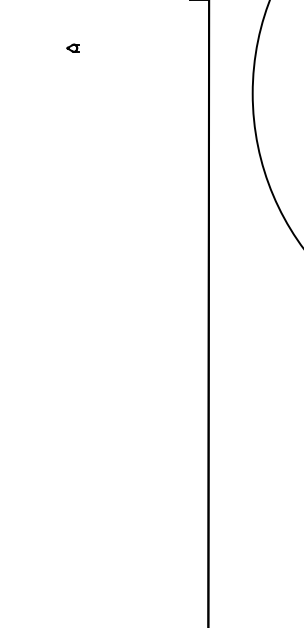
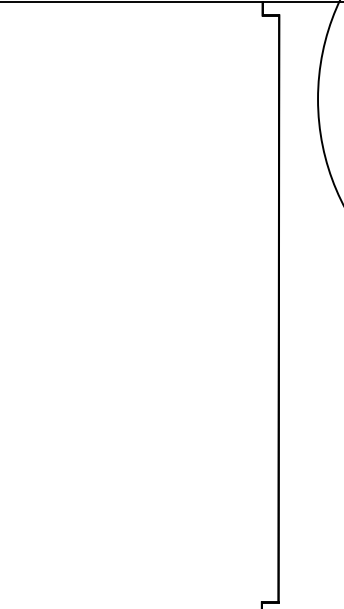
part: (73, 47) -> (158, 58), removed

